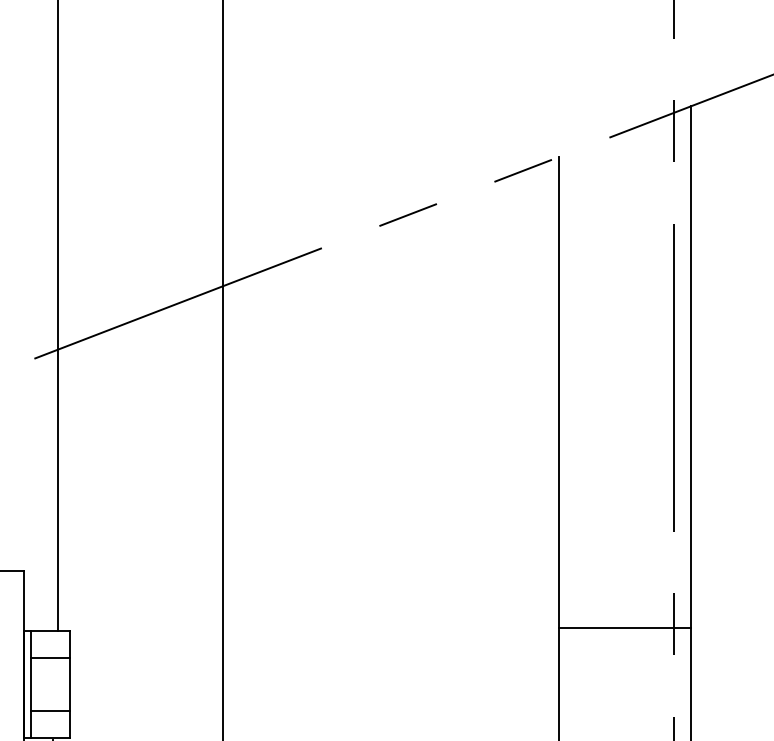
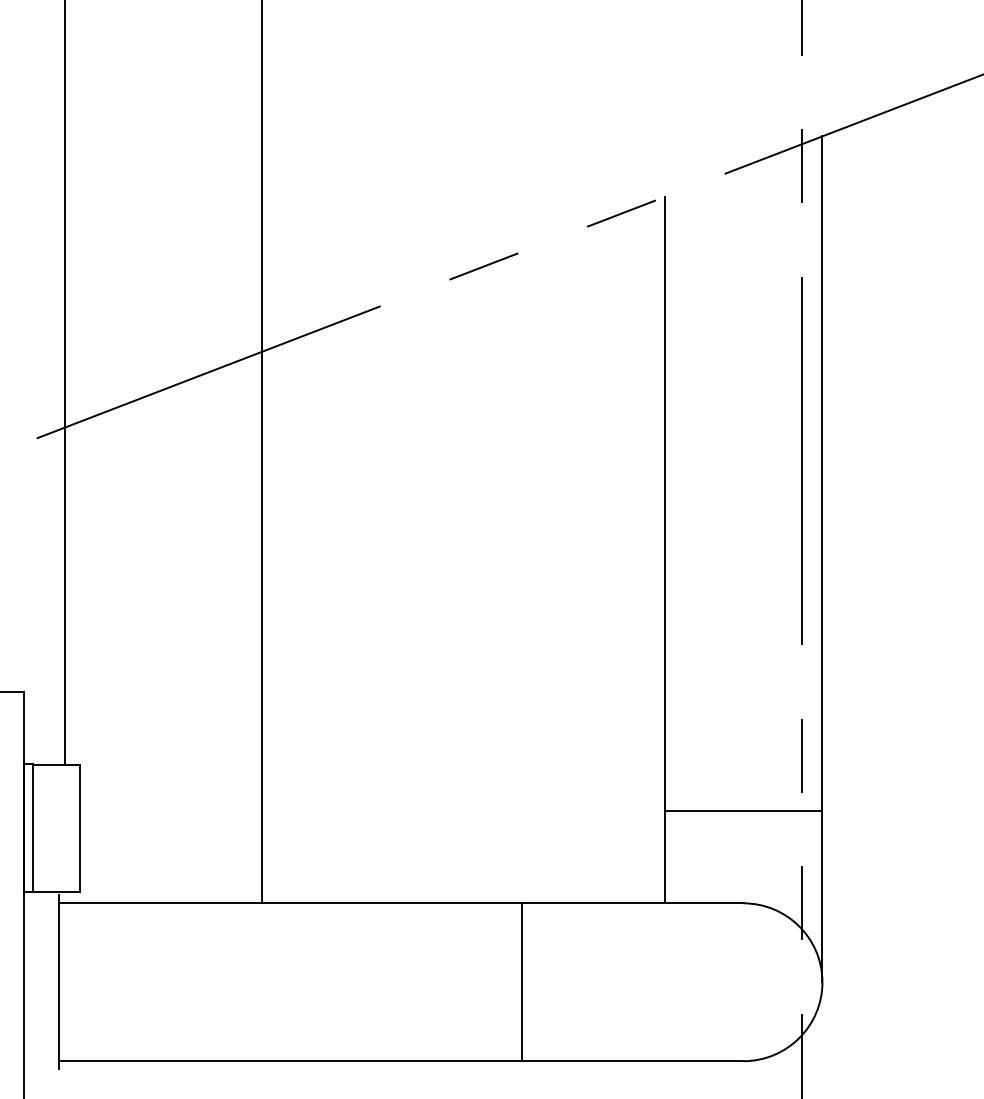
line: (625, 627) -> (743, 810), moved
line: (50, 658) -> (56, 796), removed
line: (50, 711) -> (56, 860), removed

